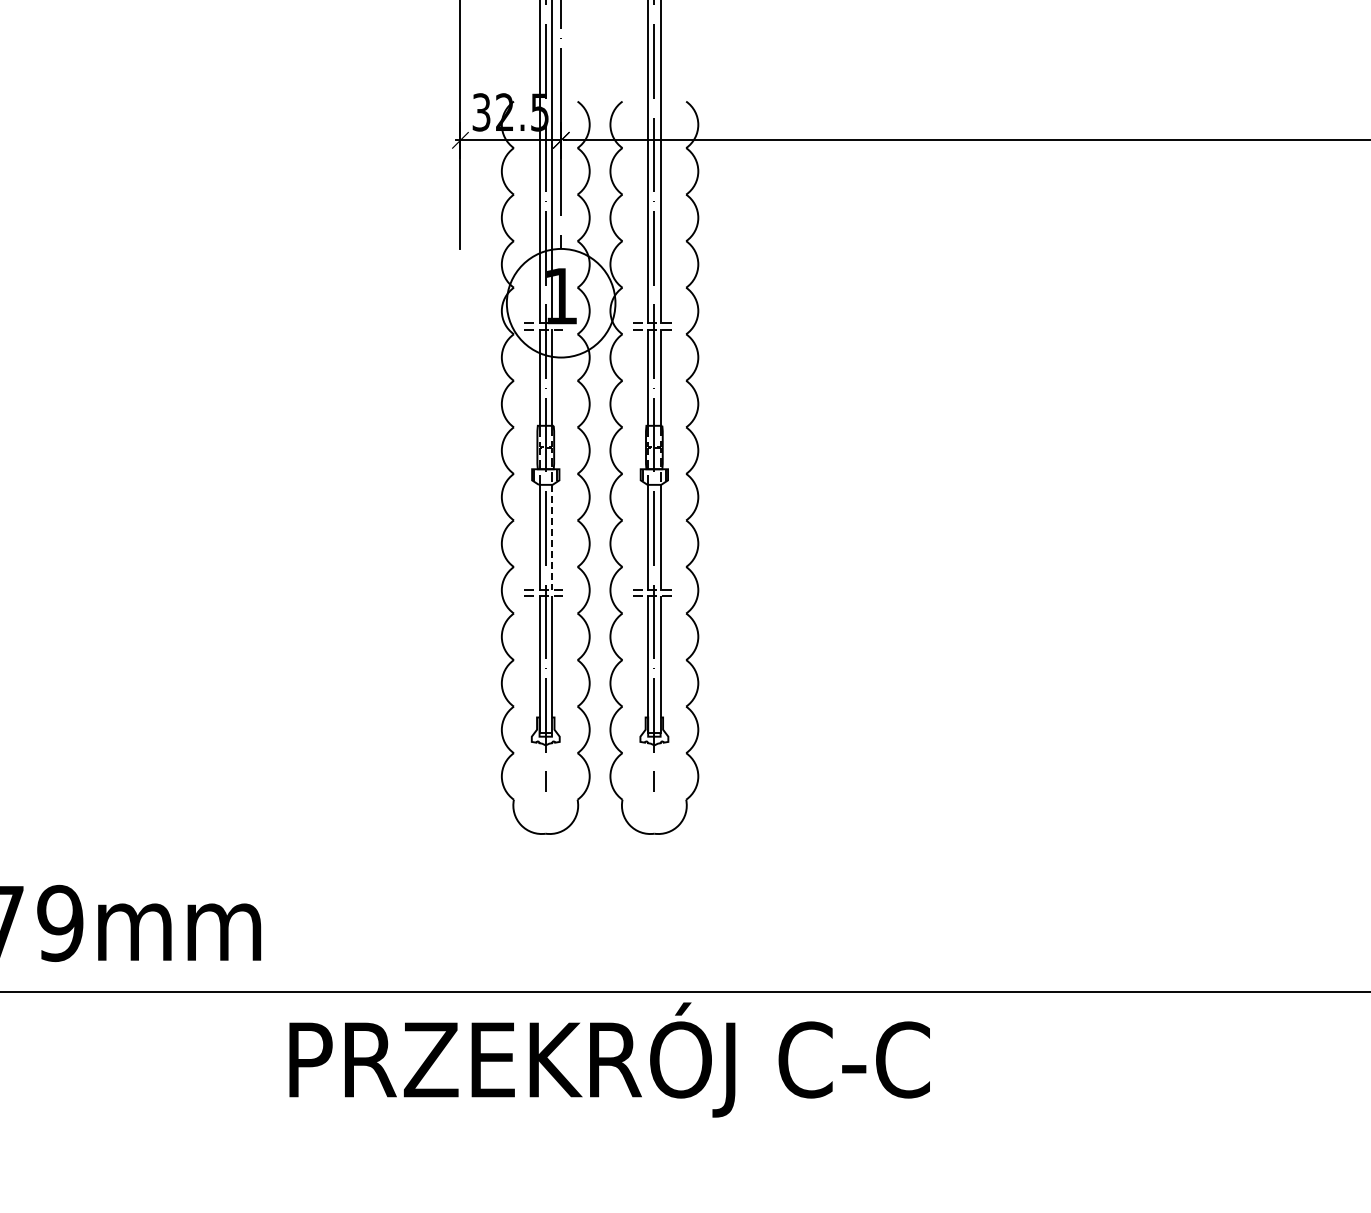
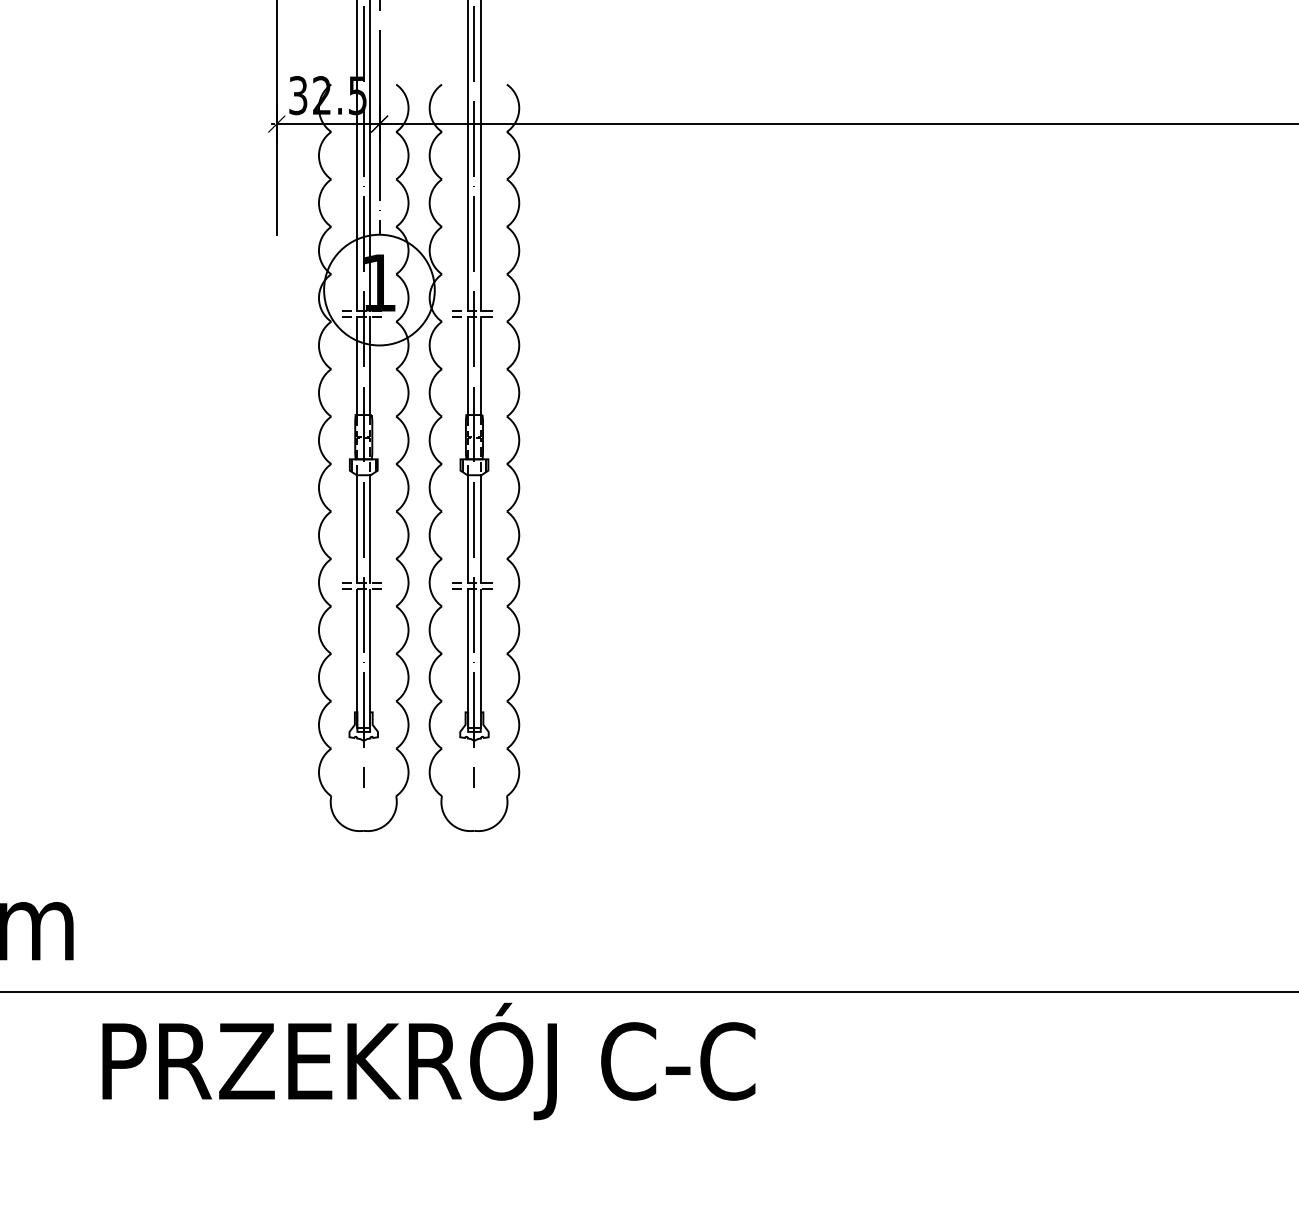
line: (551, 537) -> (369, 528), dashed -> solid

